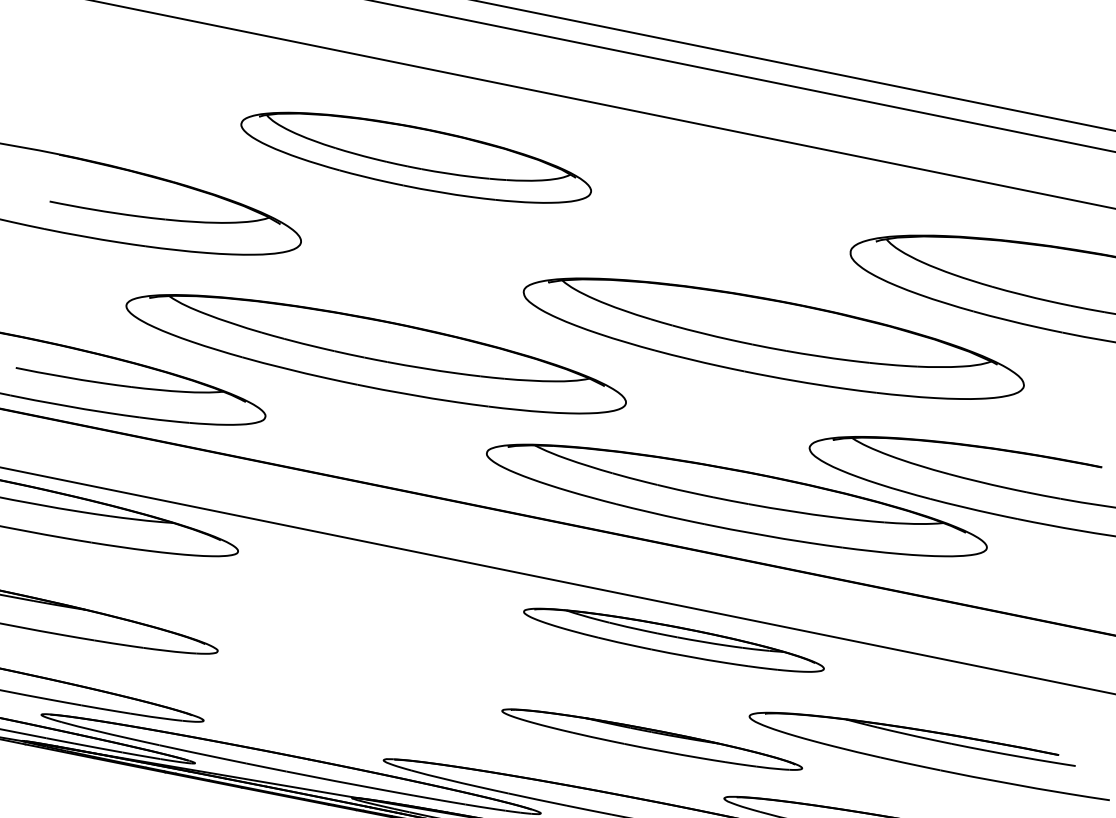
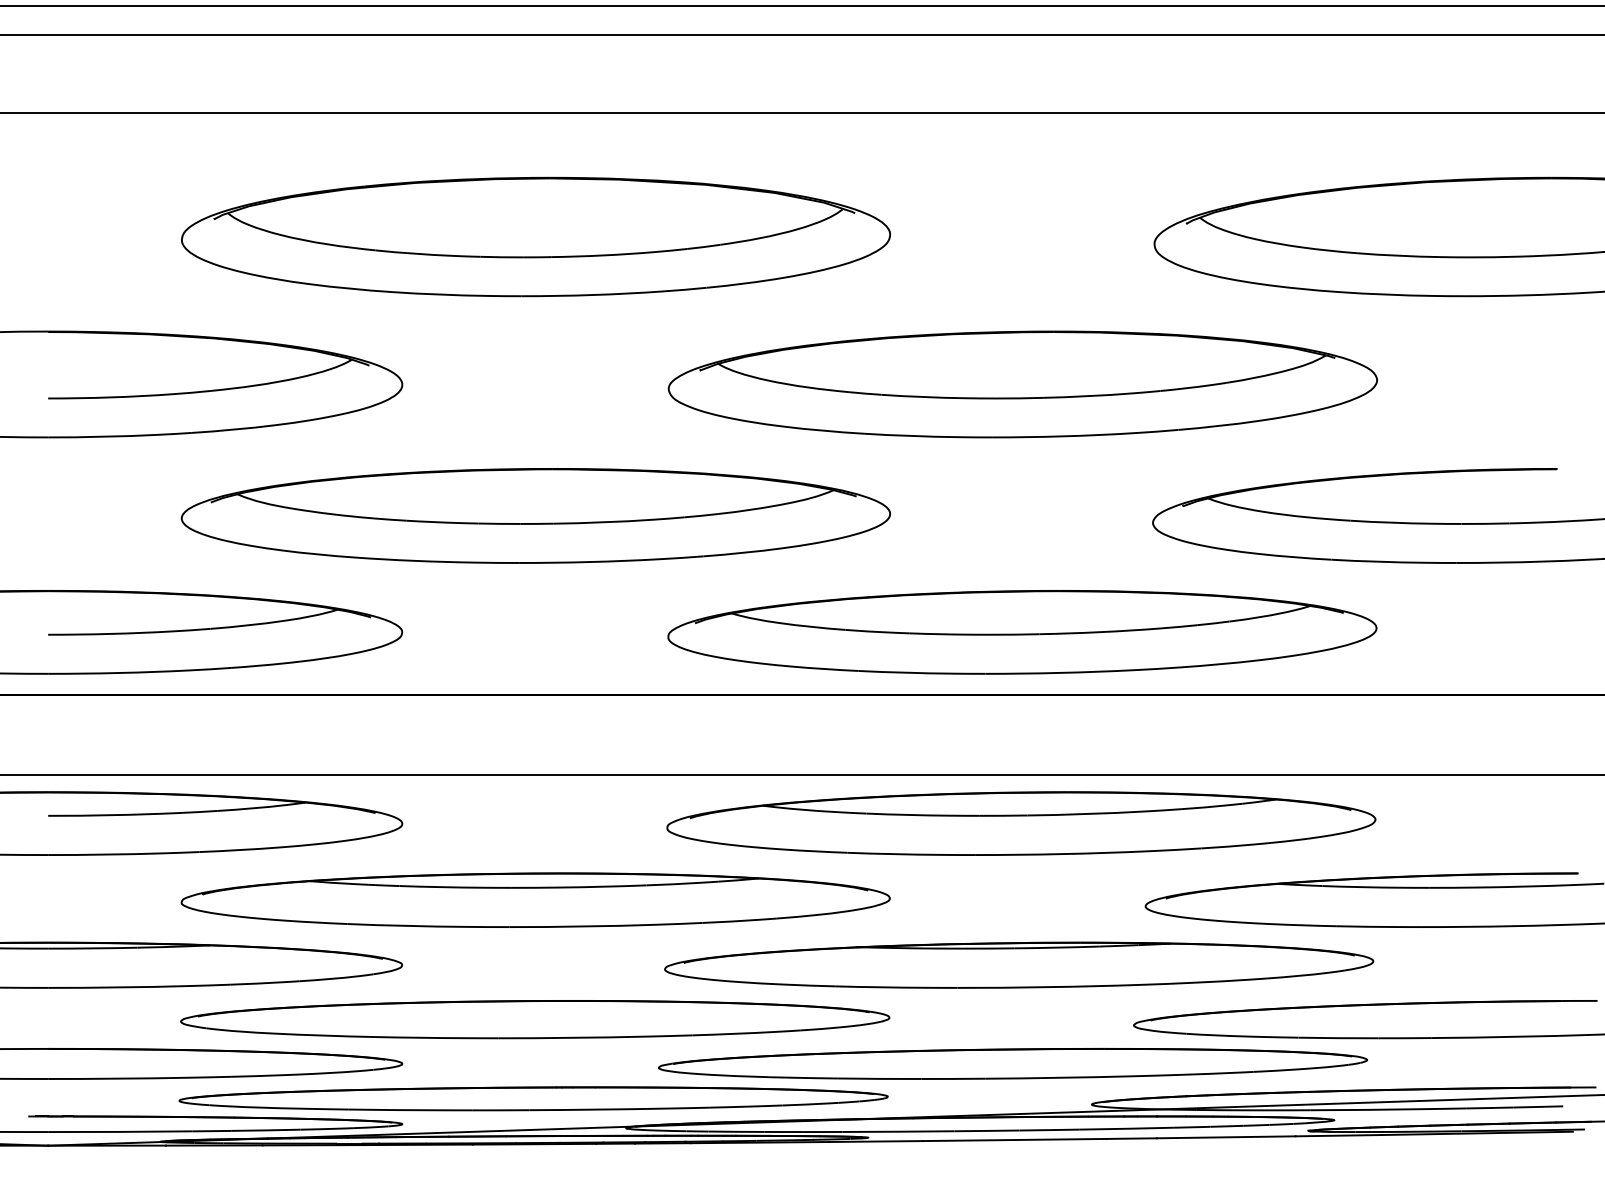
part: (415, 157) -> (535, 236), size x1.43
part: (773, 338) -> (1022, 384), moved
part: (736, 500) -> (1022, 632), moved
part: (321, 624) -> (535, 899), added
part: (674, 640) -> (1021, 823), size x1.67
part: (303, 708) -> (535, 1019), added
part: (652, 739) -> (1019, 964), size x1.67

